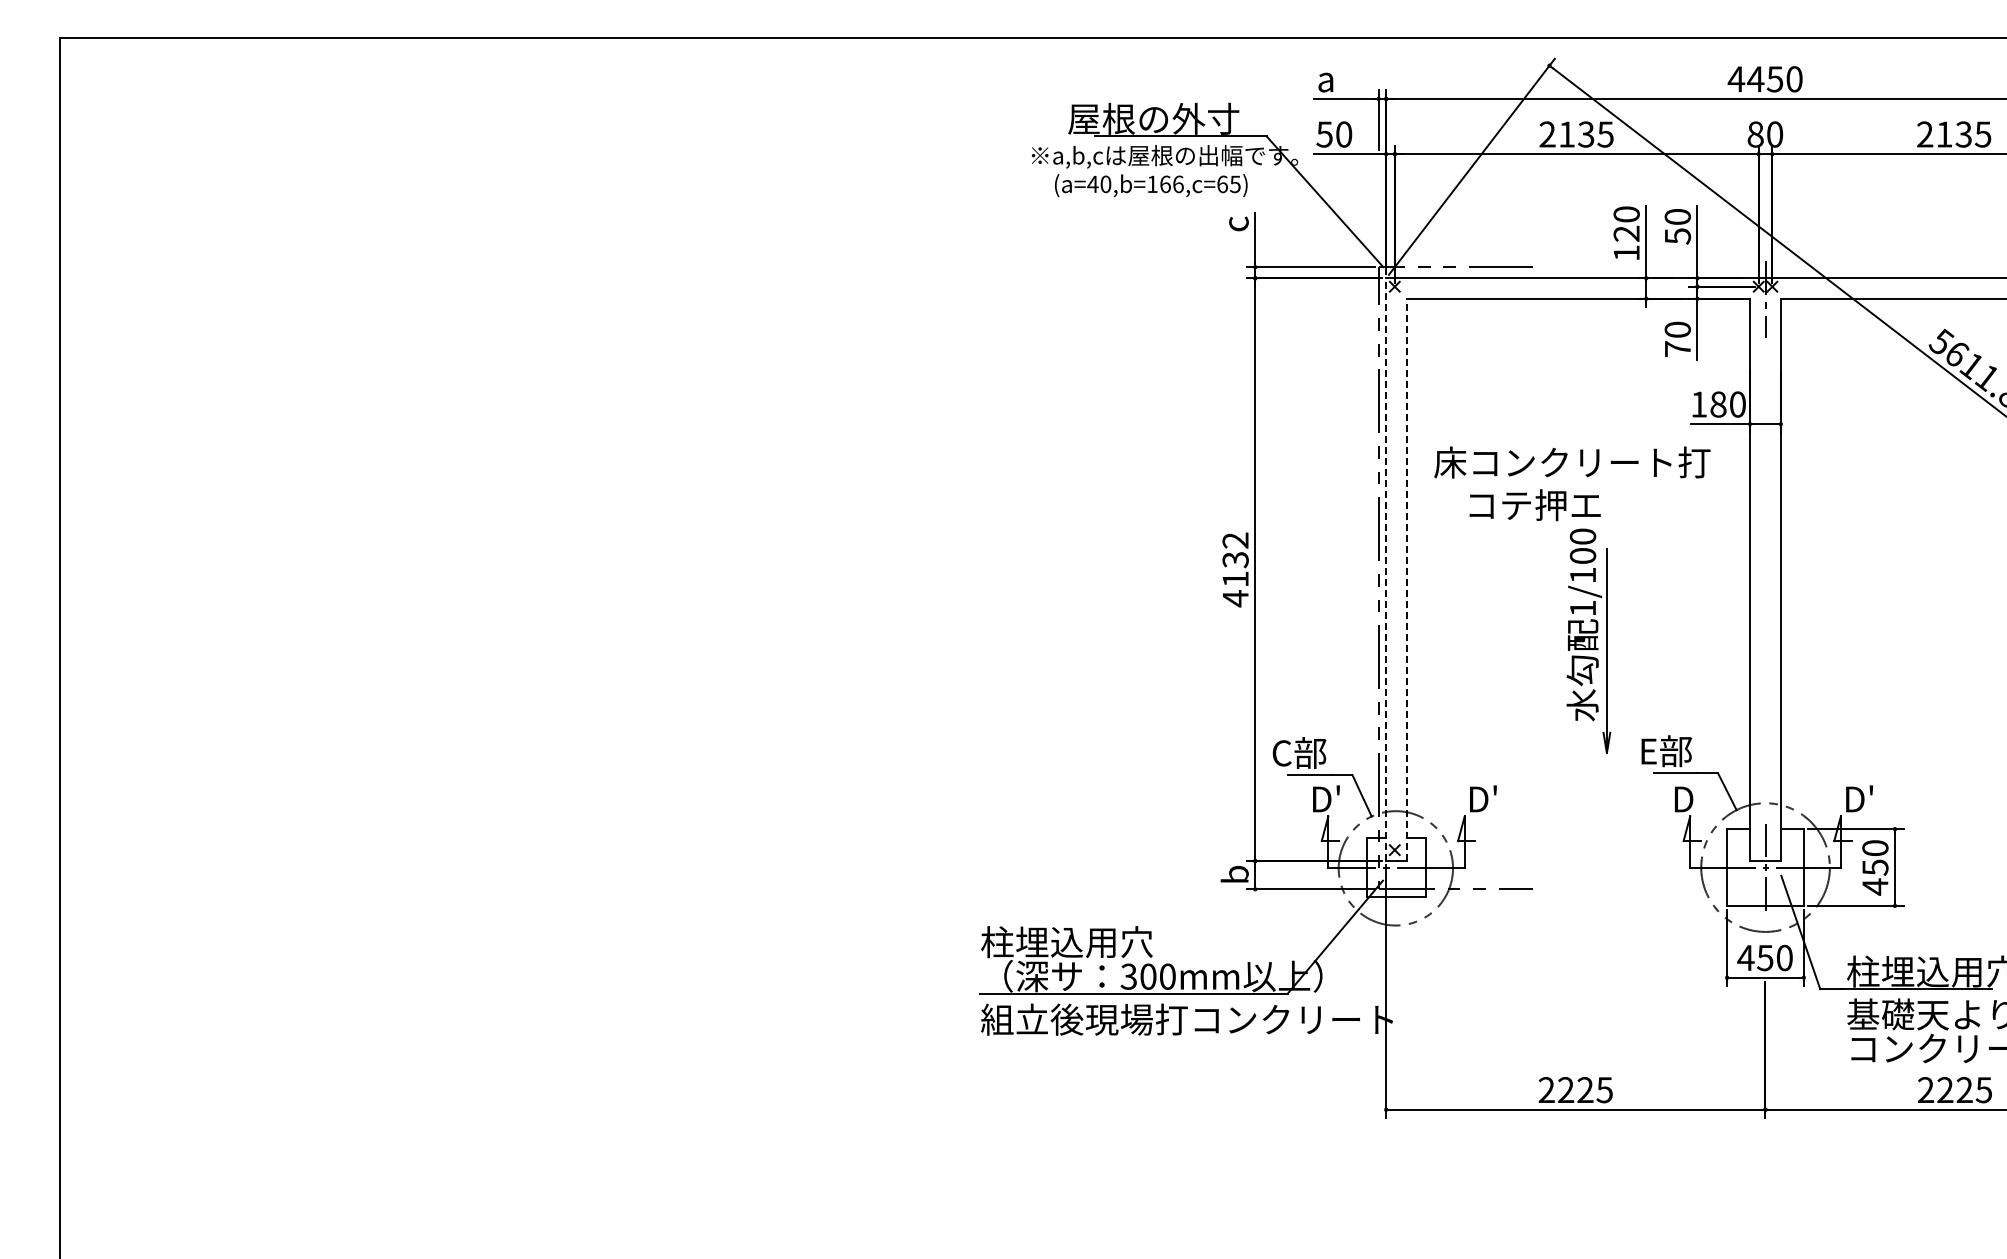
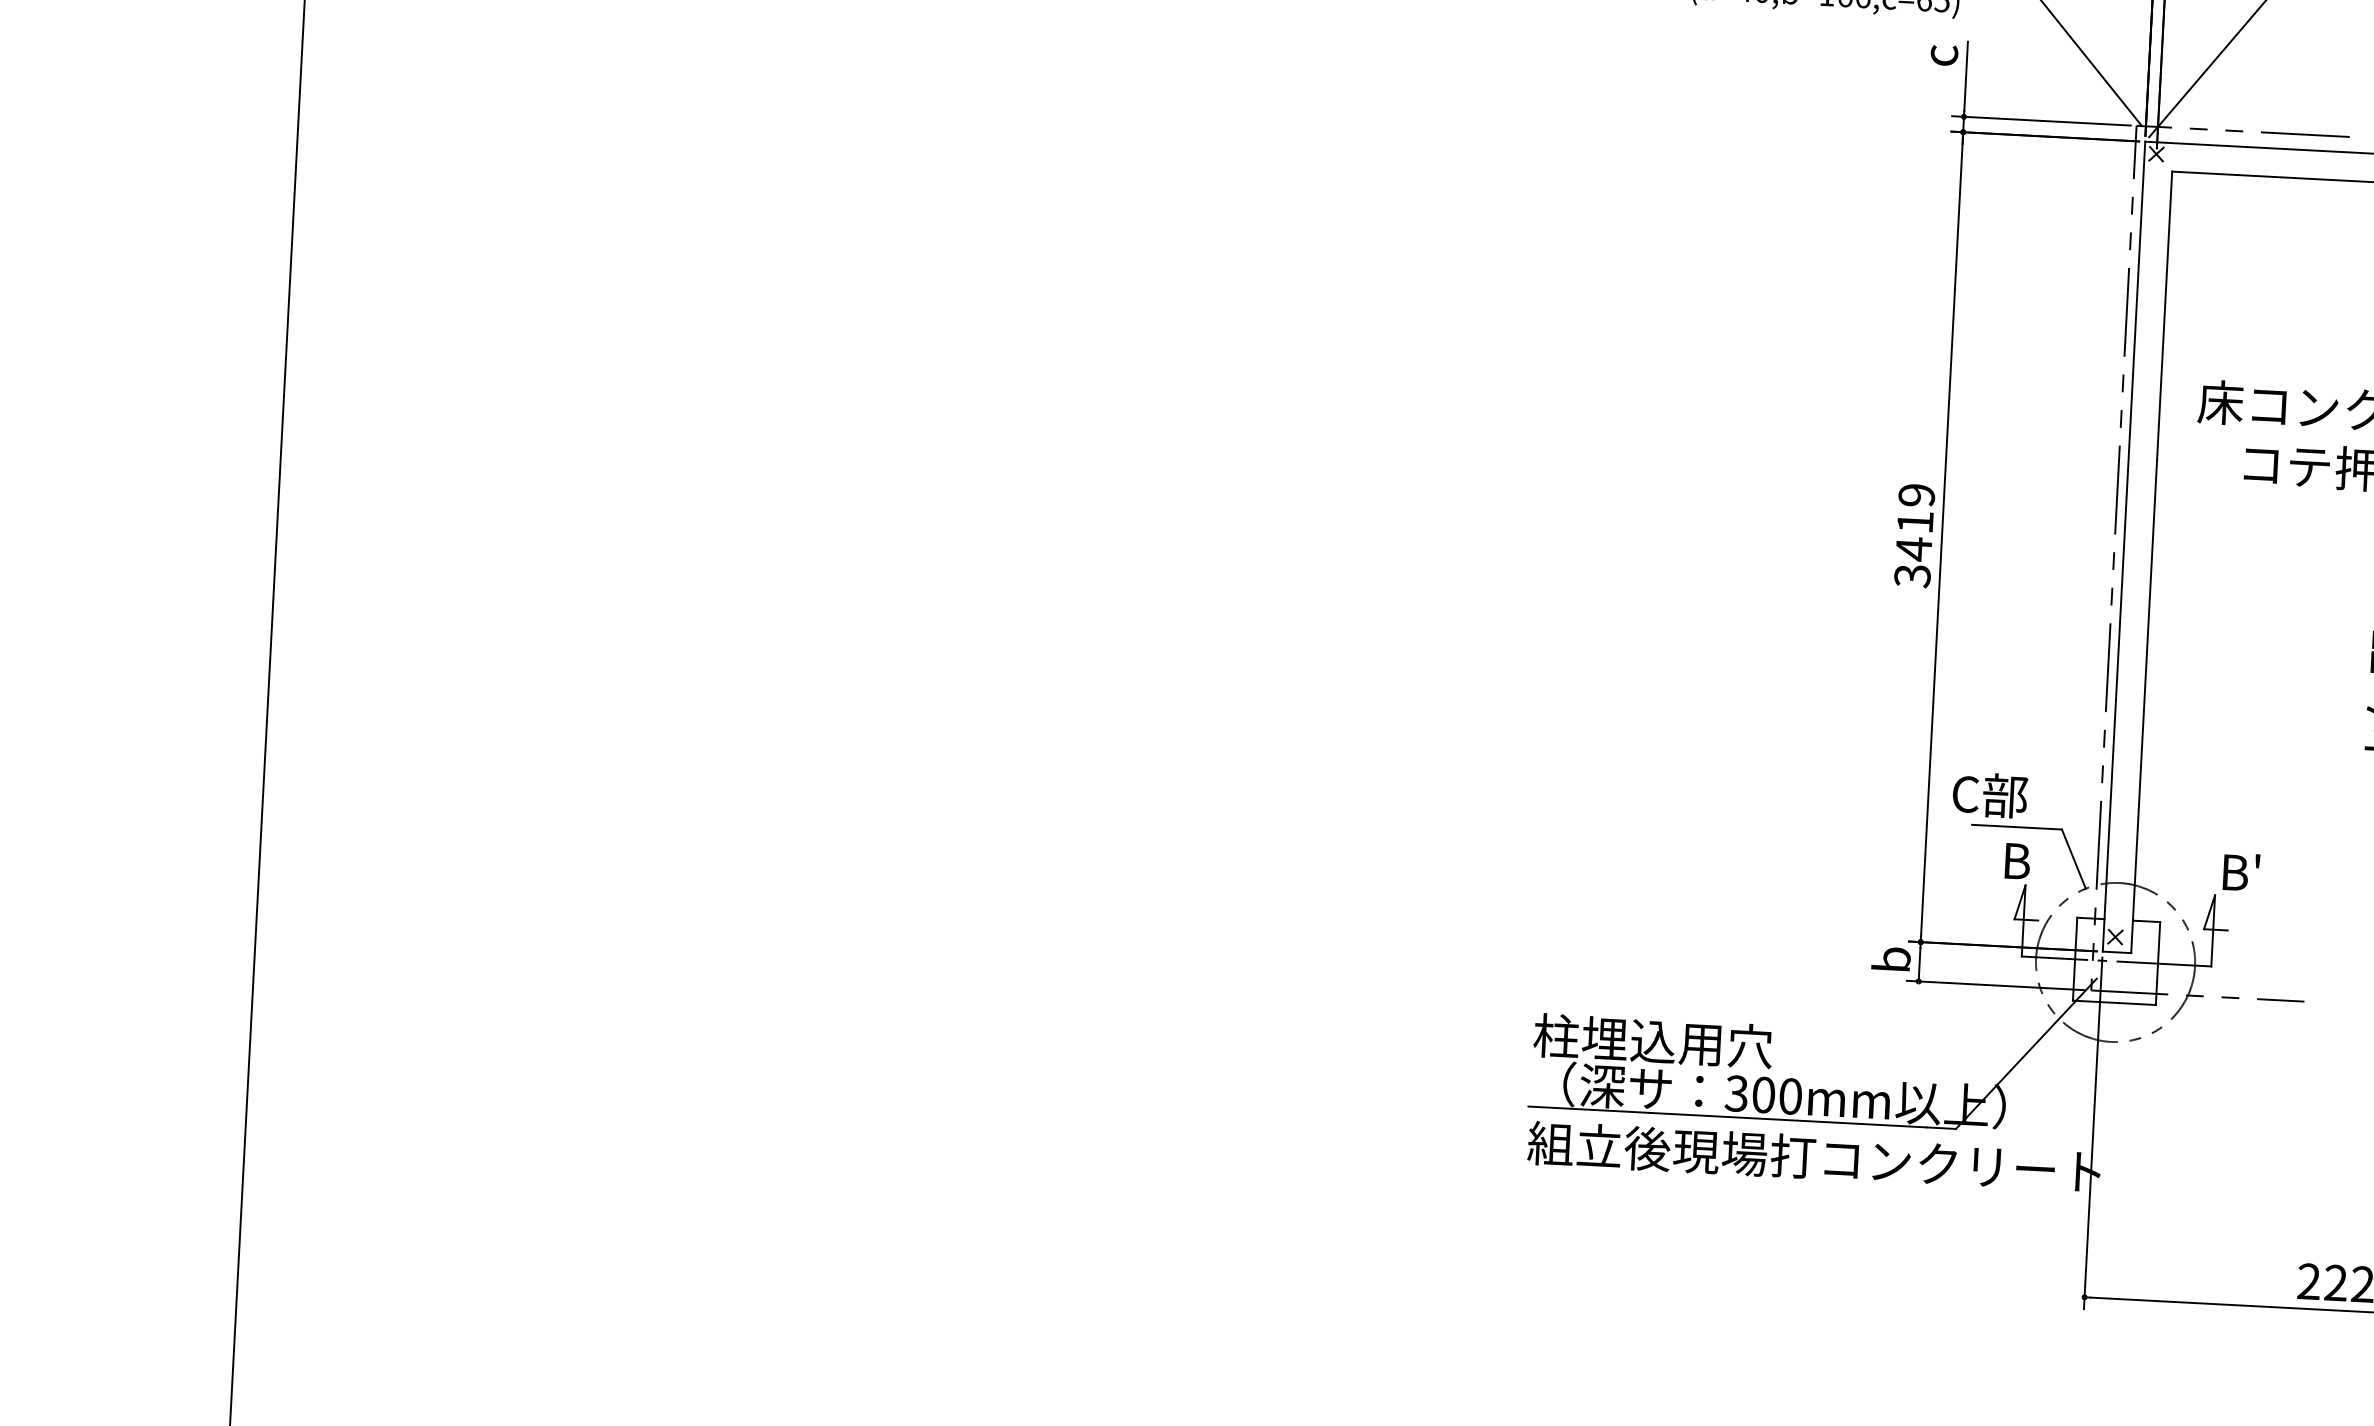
text: (1235, 569) -> (1914, 535), 4132 -> 3419
line: (1386, 569) -> (2124, 546), dashed -> solid
line: (1406, 579) -> (2151, 561), dashed -> solid
text: (1327, 798) -> (2025, 860), D' -> B
text: (1484, 798) -> (2243, 871), D' -> B'

